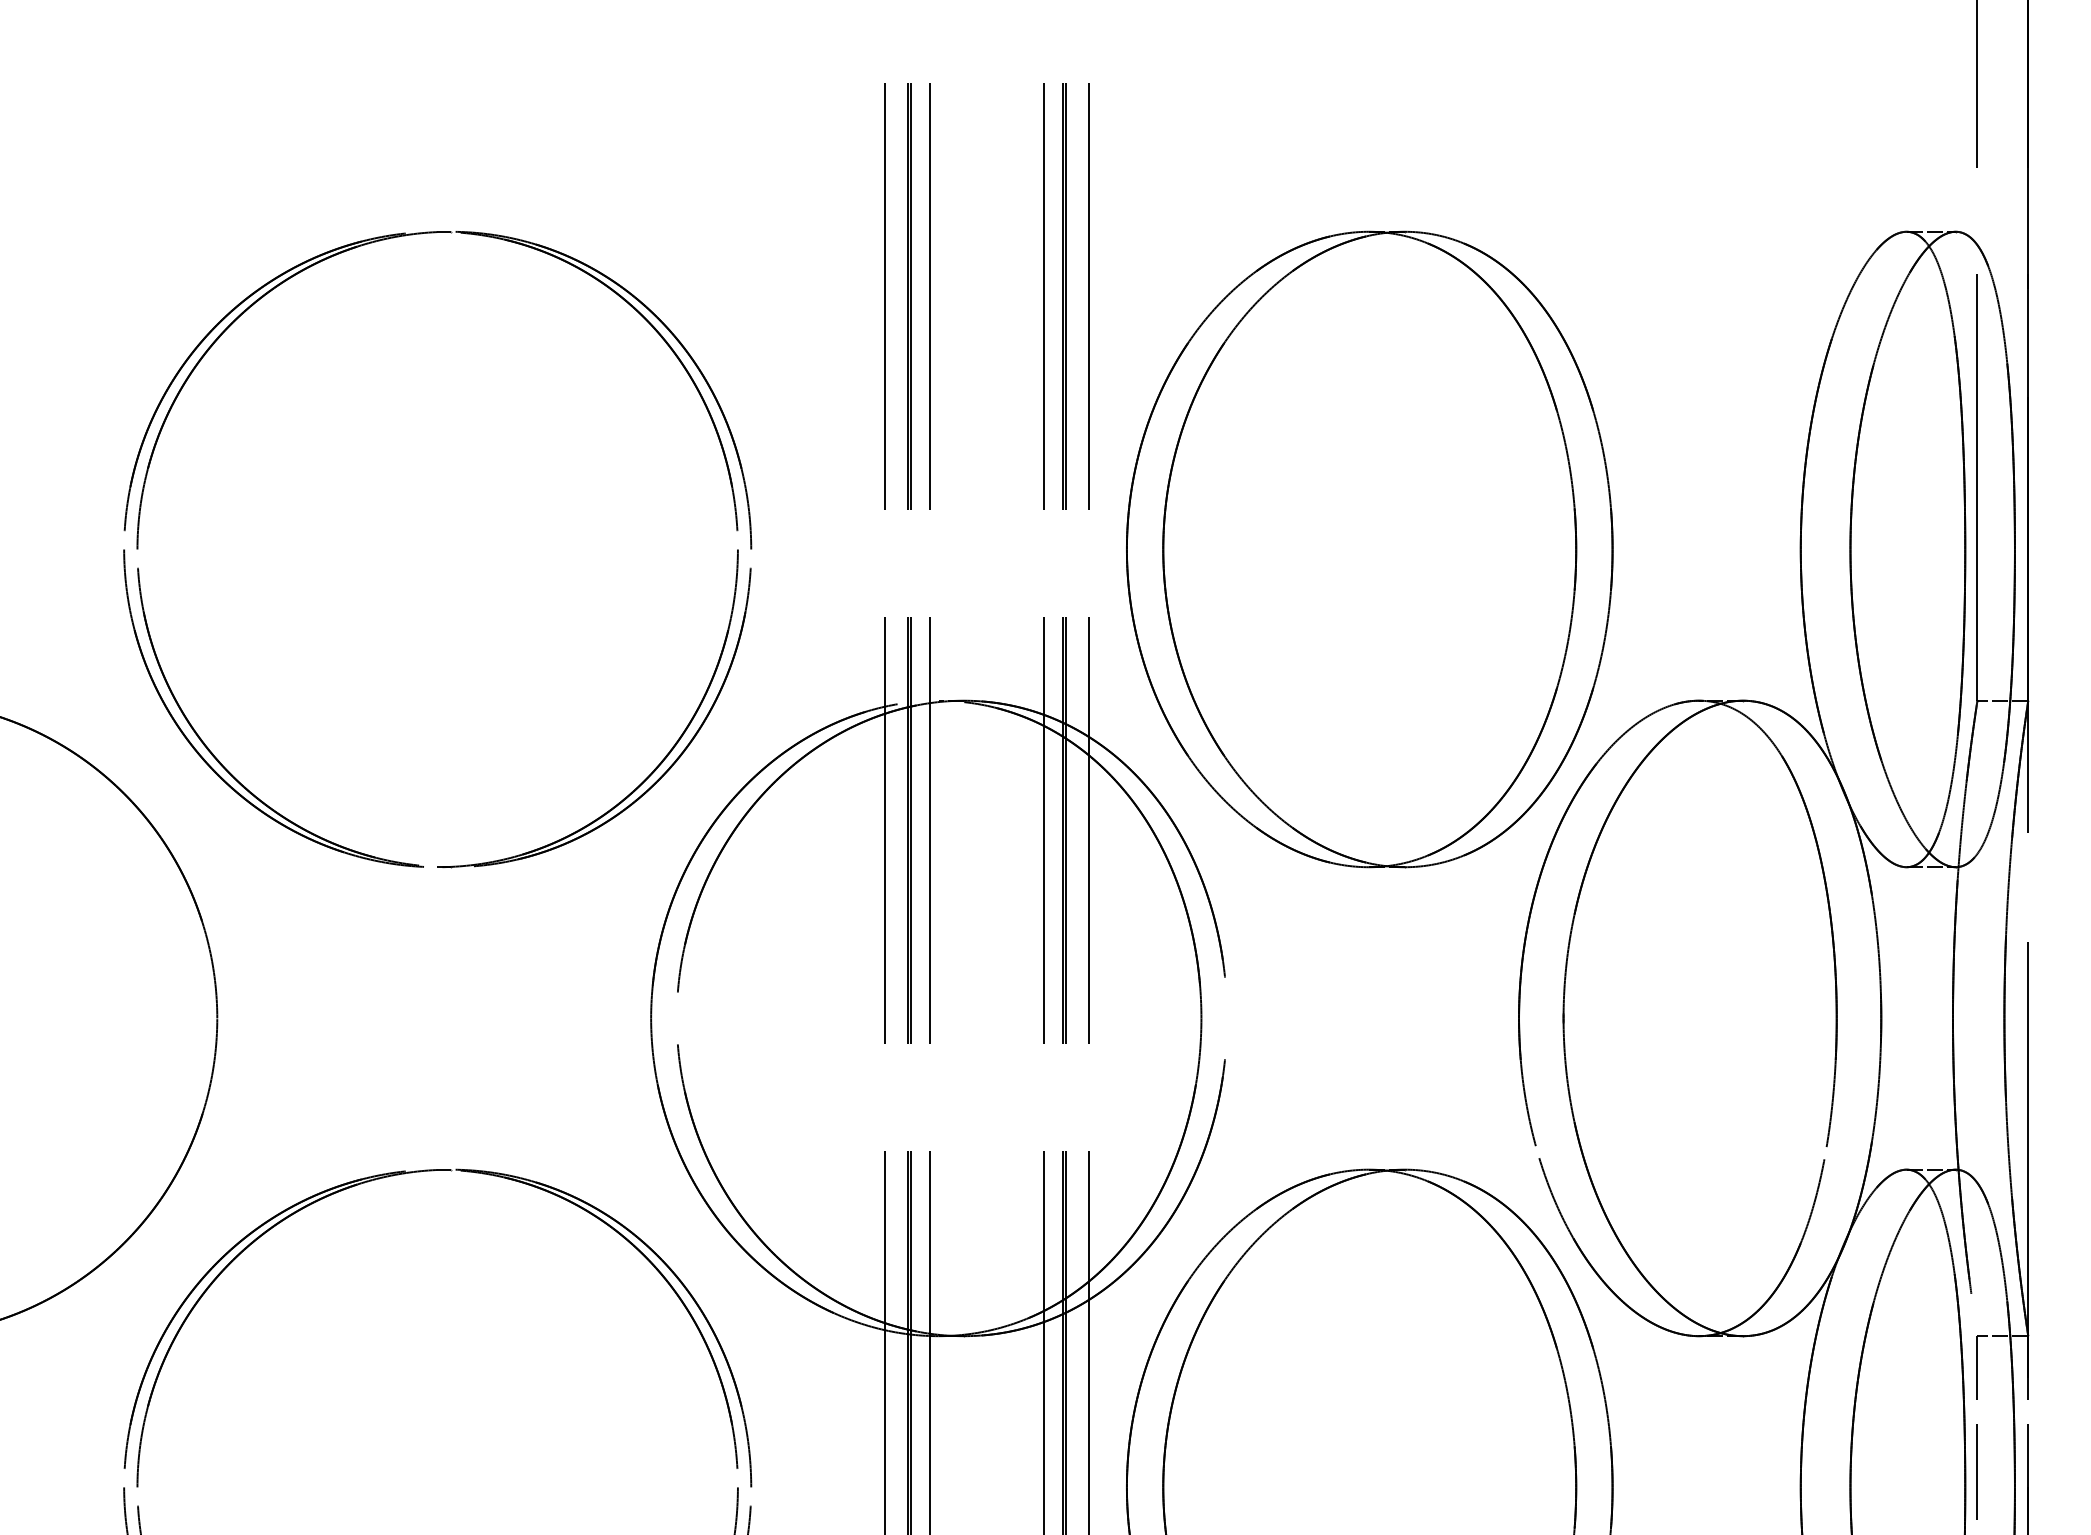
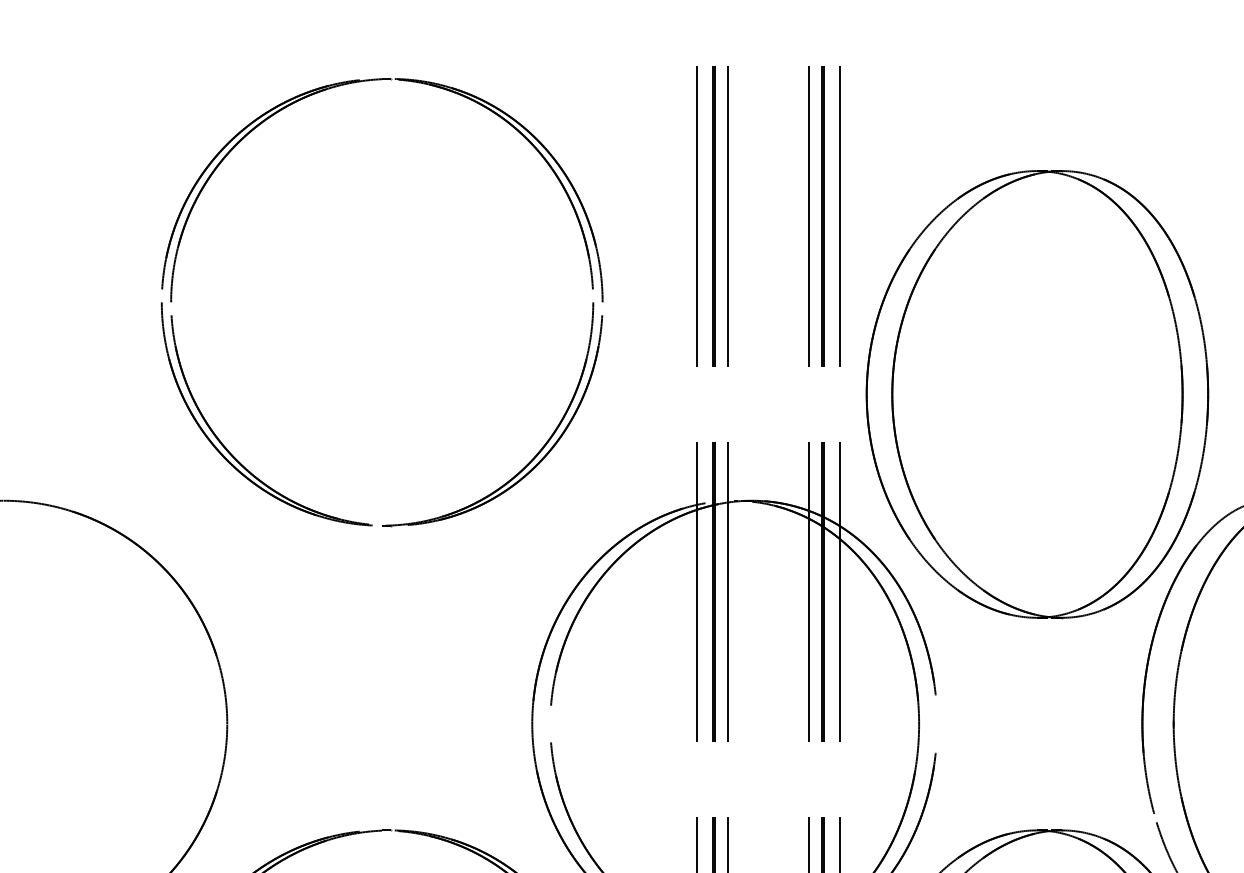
part: (139, 528) -> (172, 287), moved

